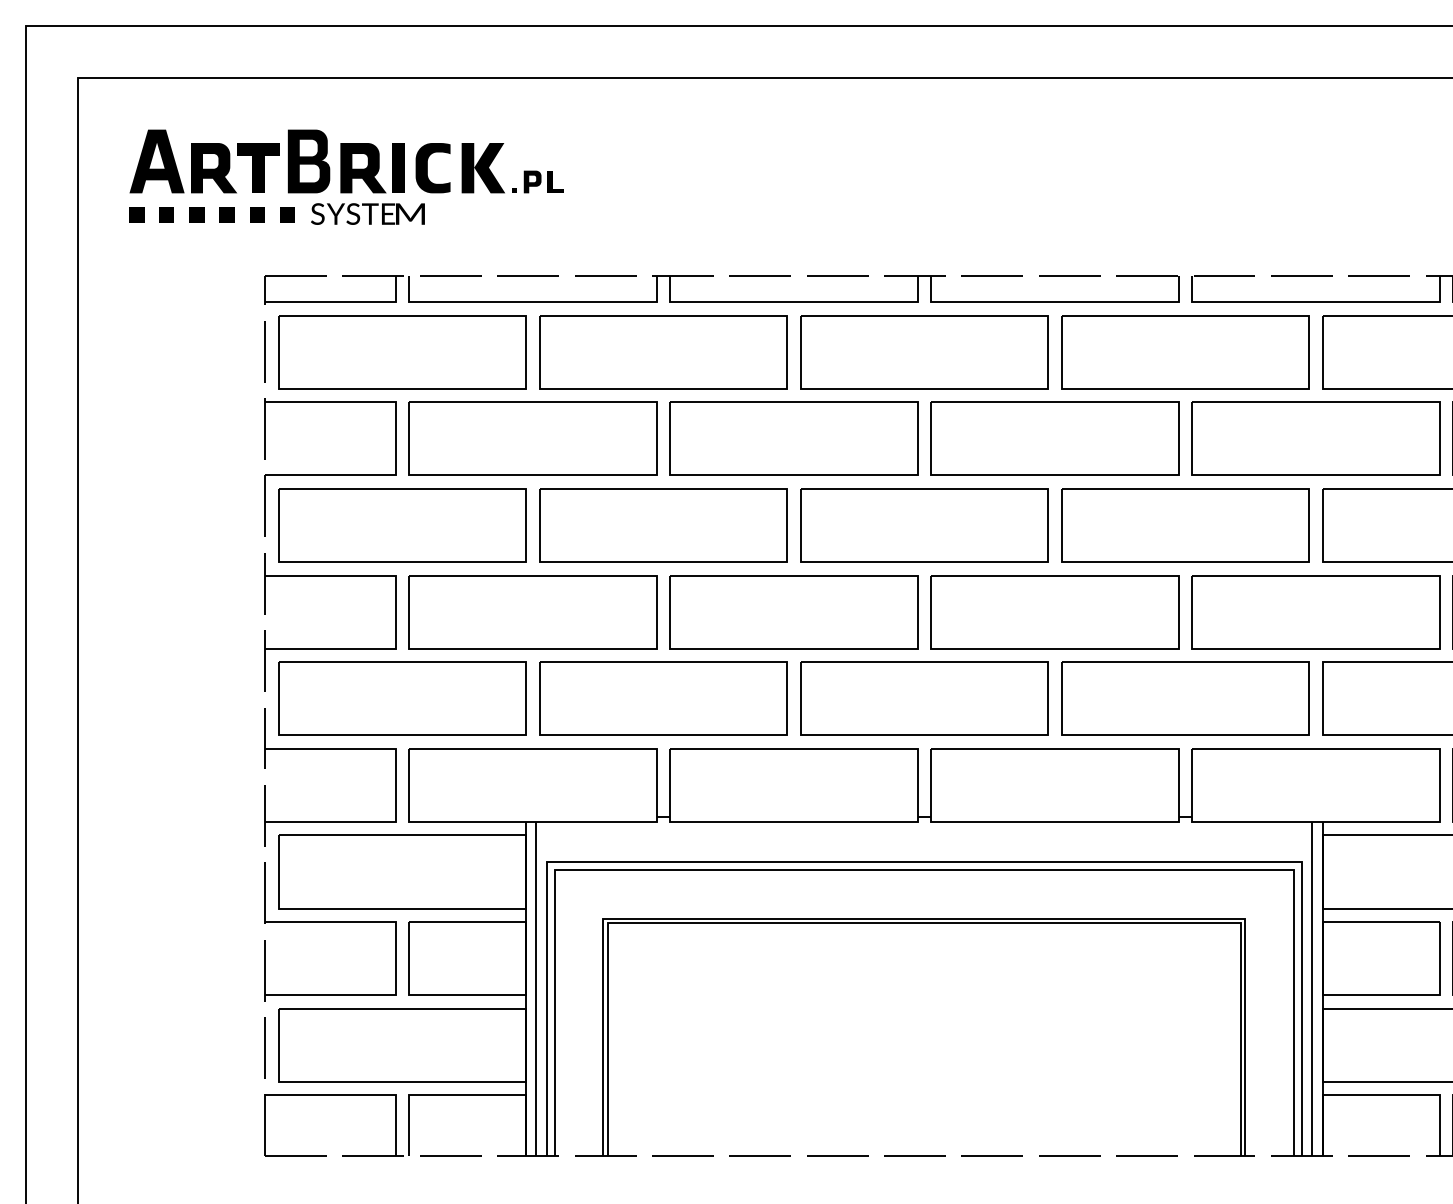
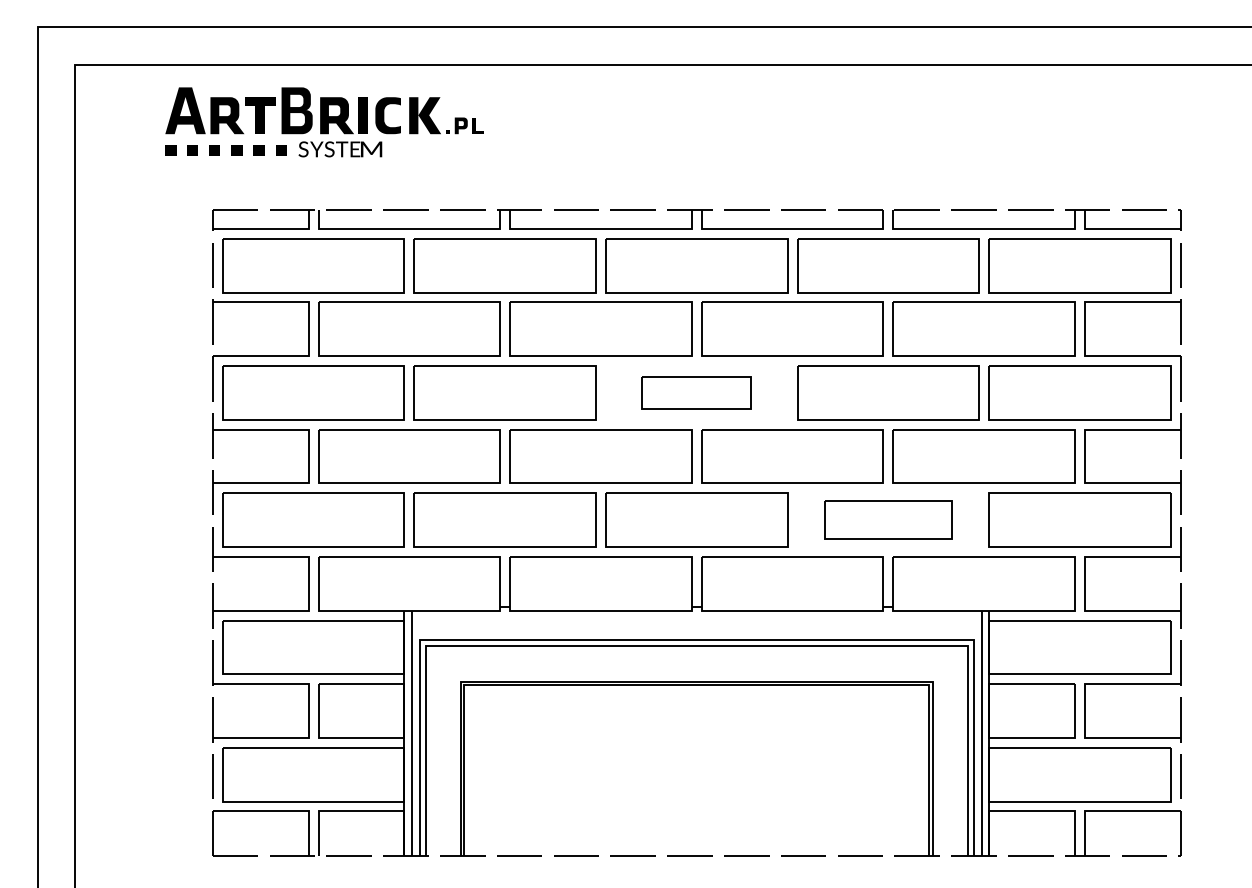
text: (346, 177) -> (324, 122), moved
part: (923, 524) -> (696, 392), size x0.6
part: (1185, 697) -> (888, 519), size x0.7

